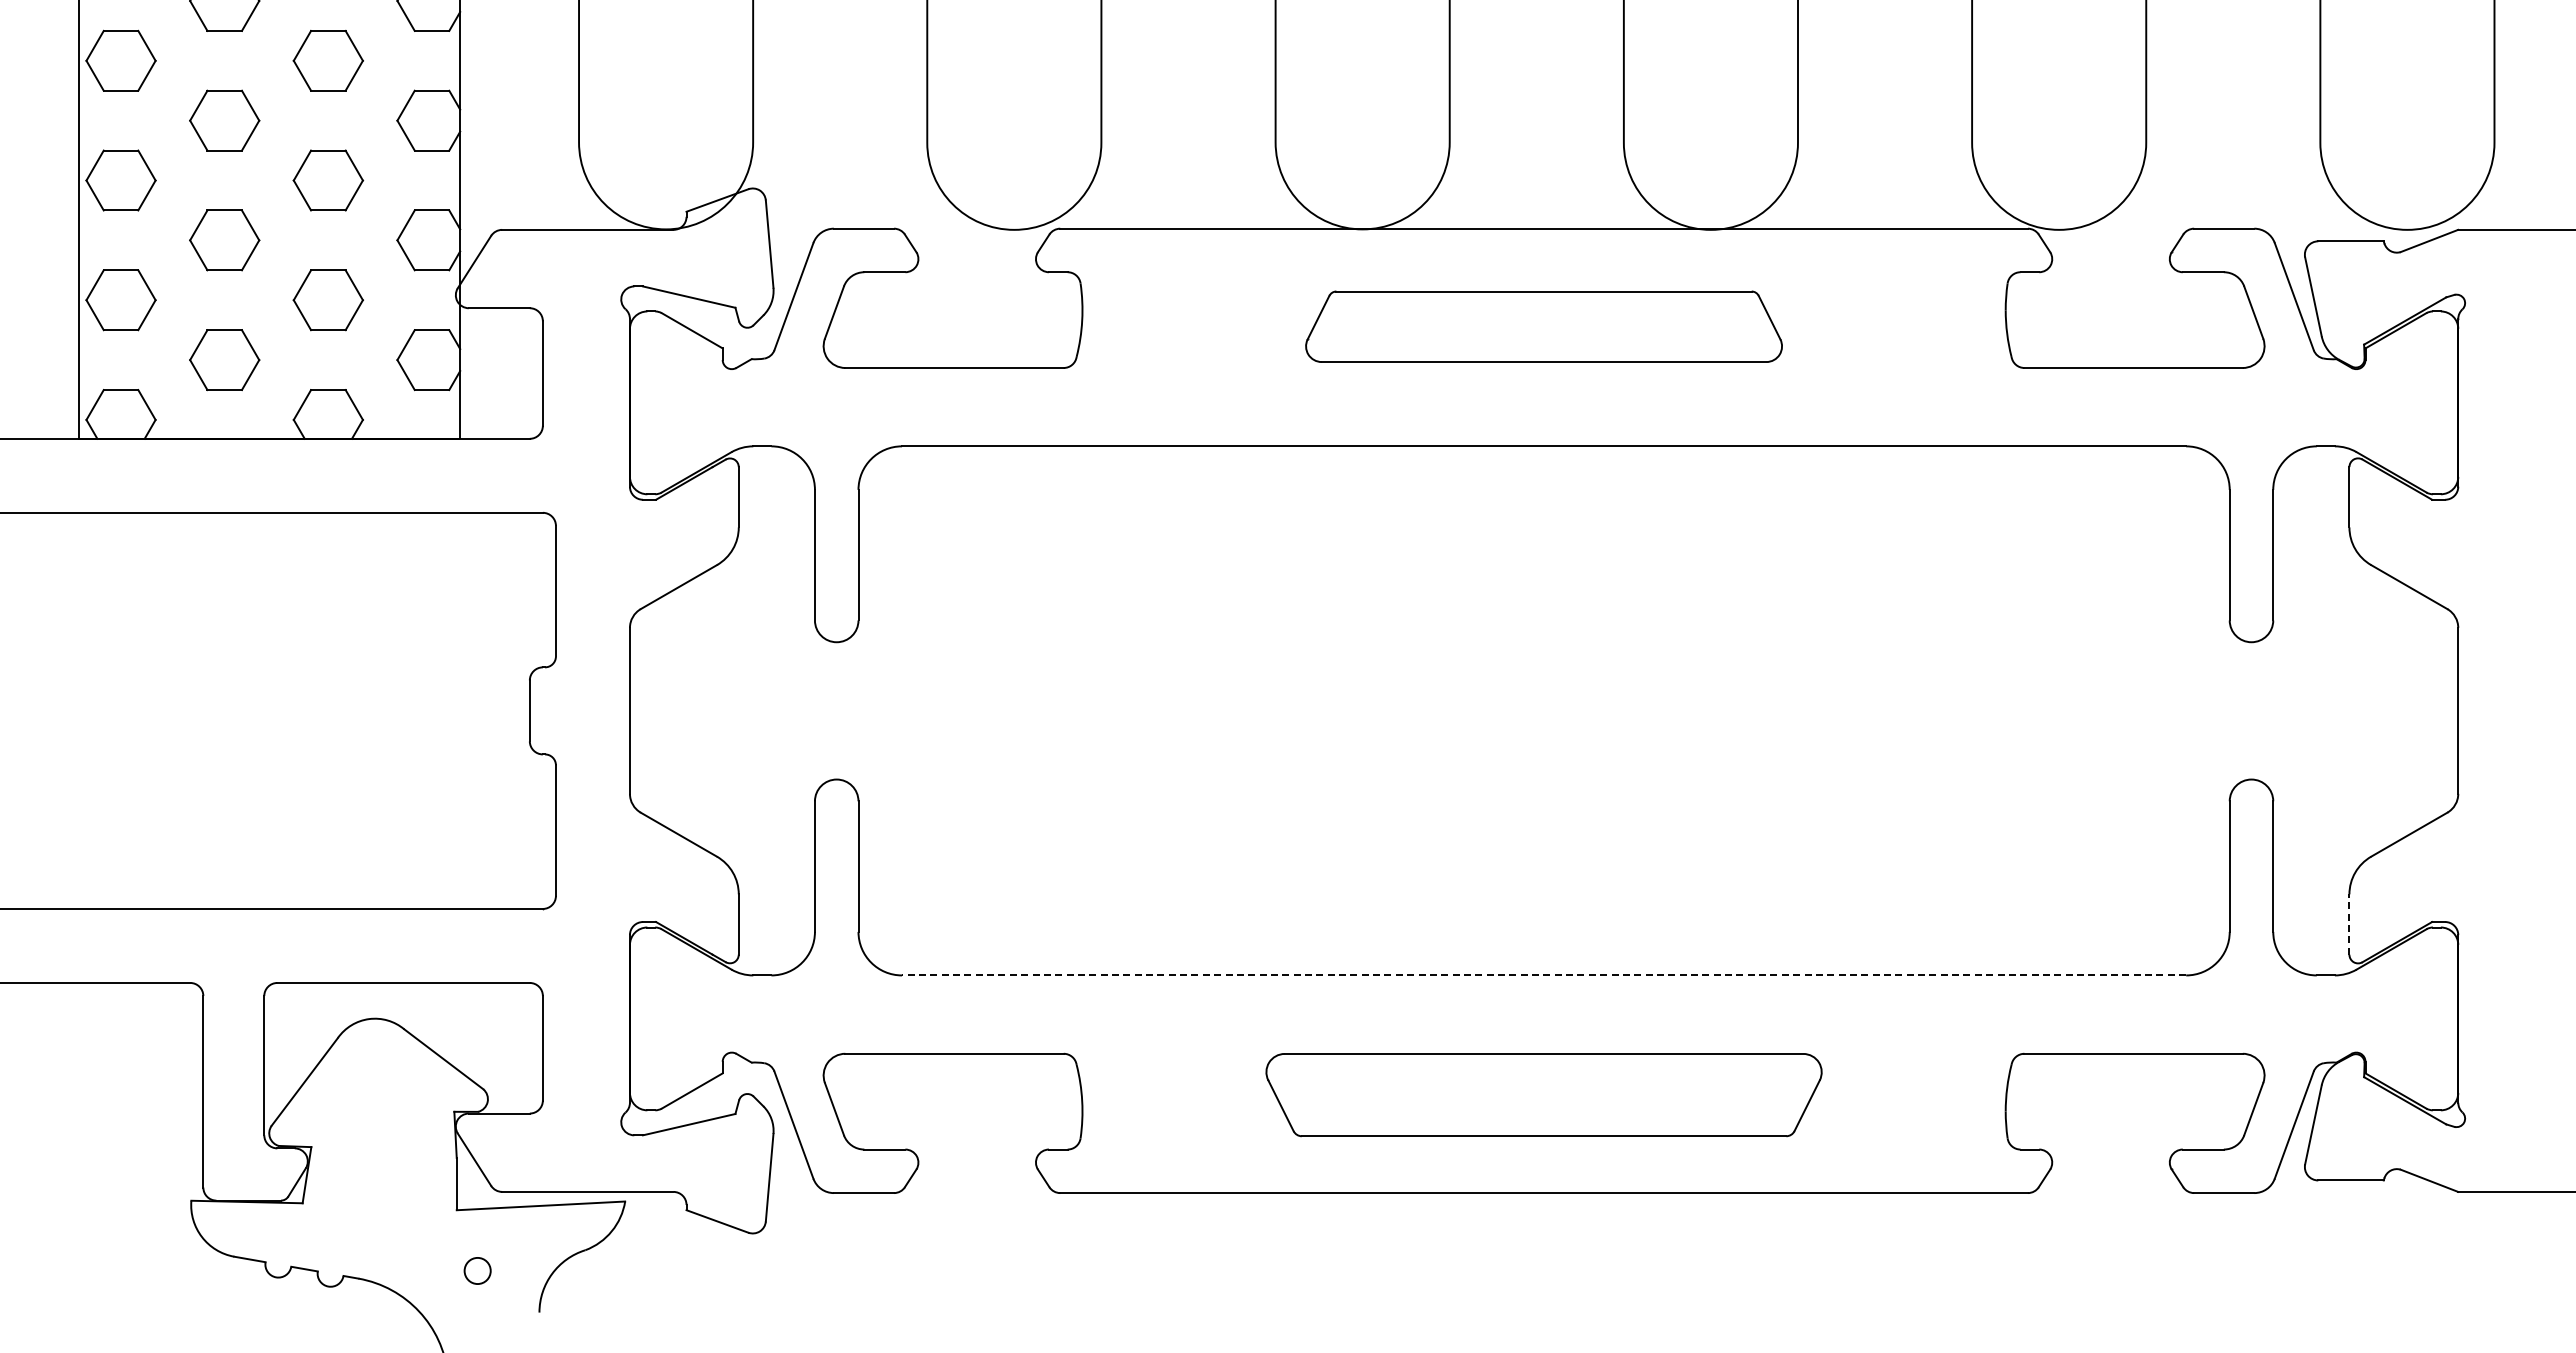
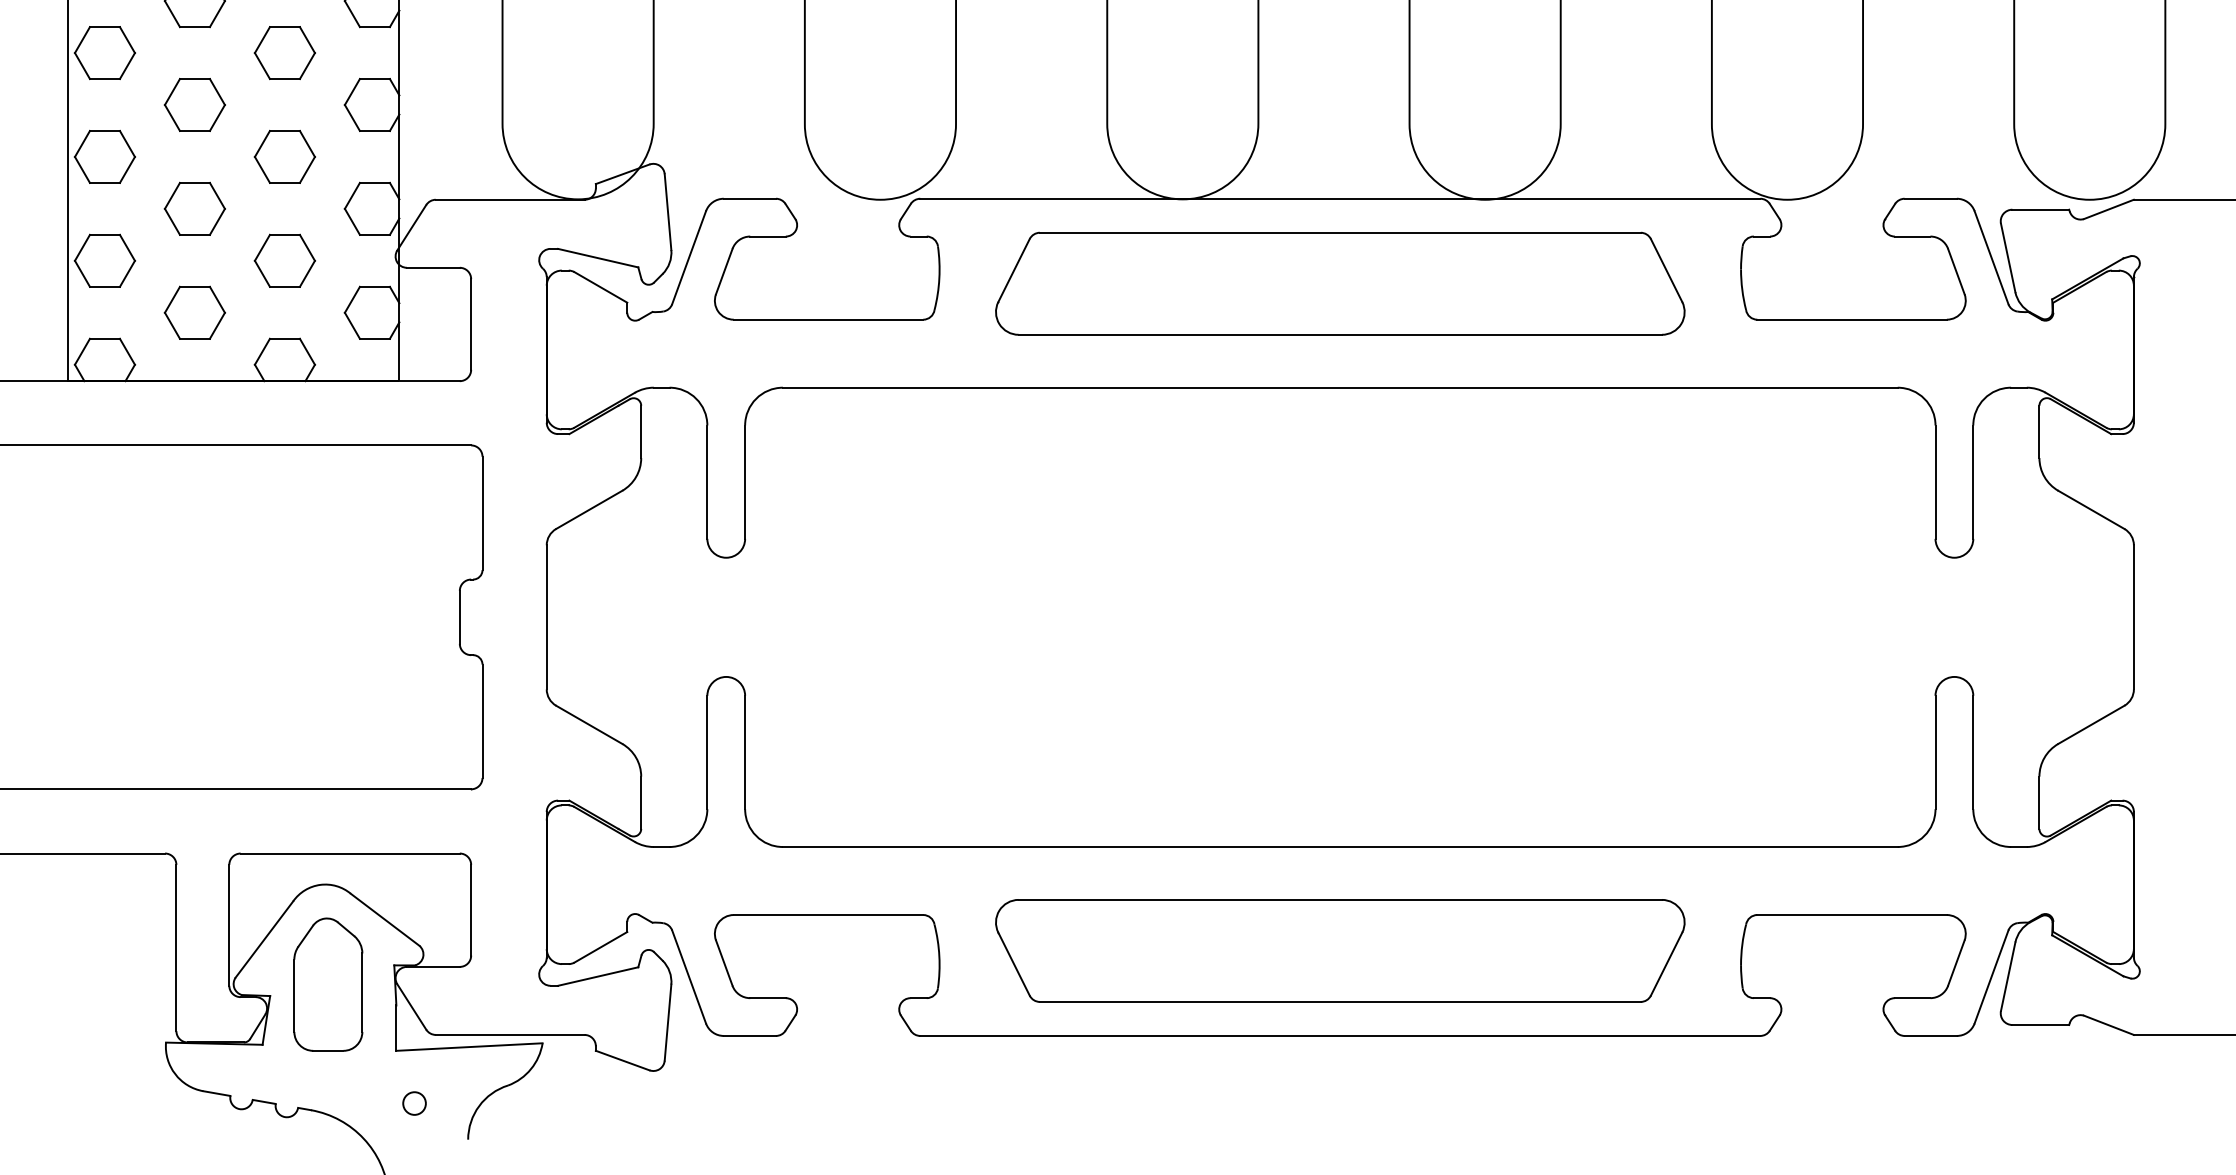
part: (1543, 326) -> (1339, 283), size x1.67
line: (2349, 924) -> (2039, 802), dashed -> solid
line: (1543, 975) -> (1339, 847), dashed -> solid
part: (1543, 1094) -> (1339, 950), size x1.43
part: (378, 1133) -> (328, 984), added

